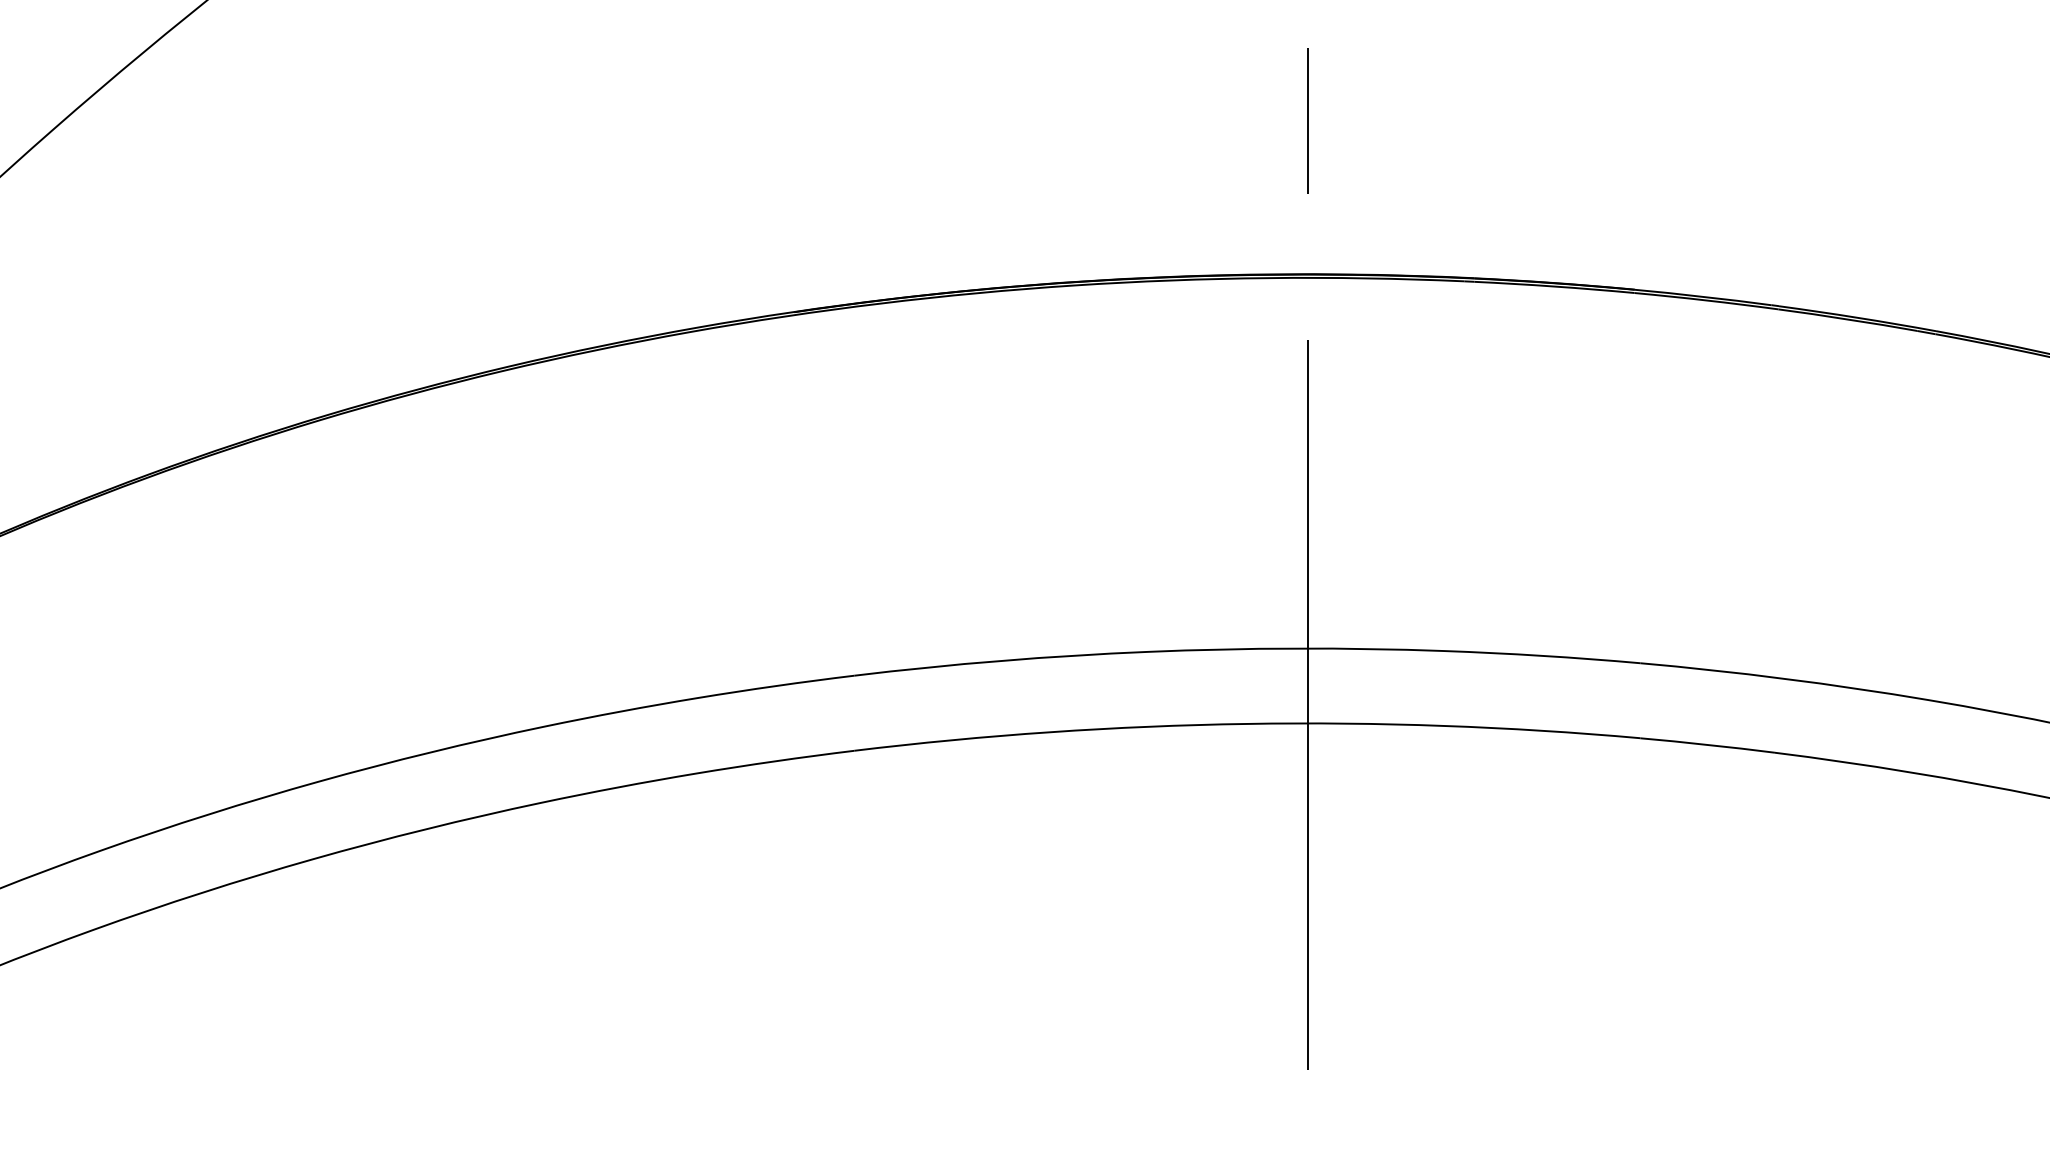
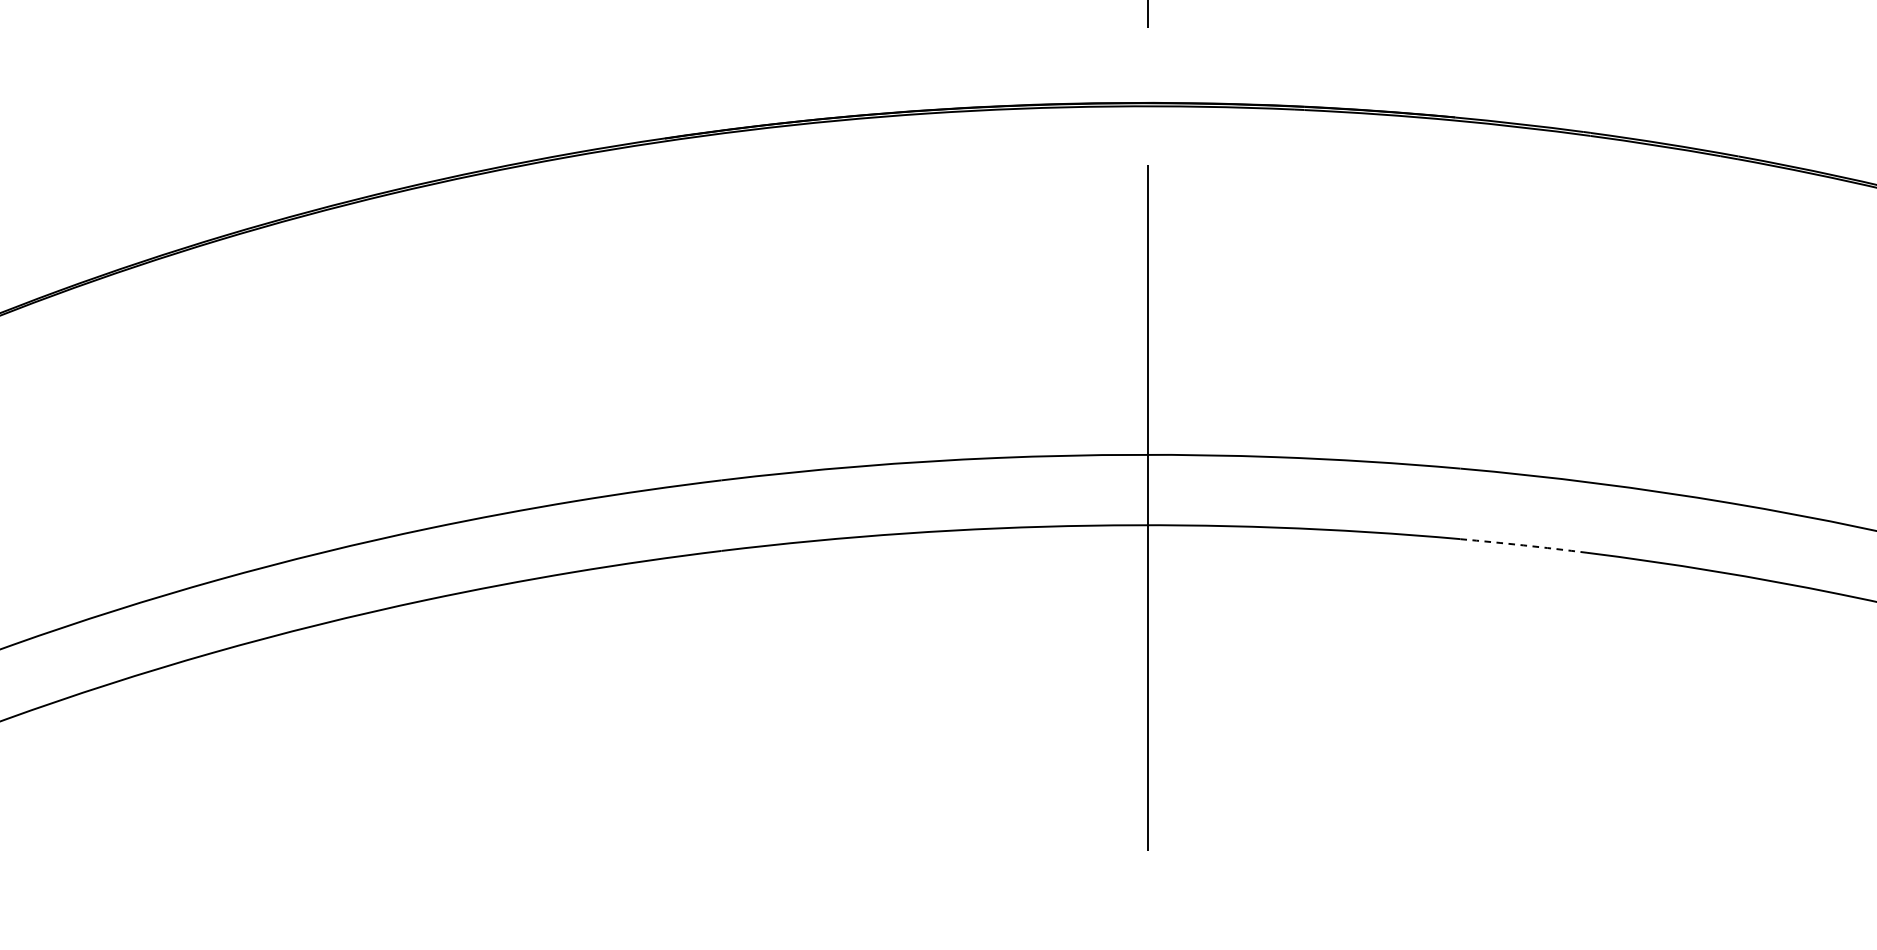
arc: (1707, 744) -> (1523, 545), solid -> dashed

